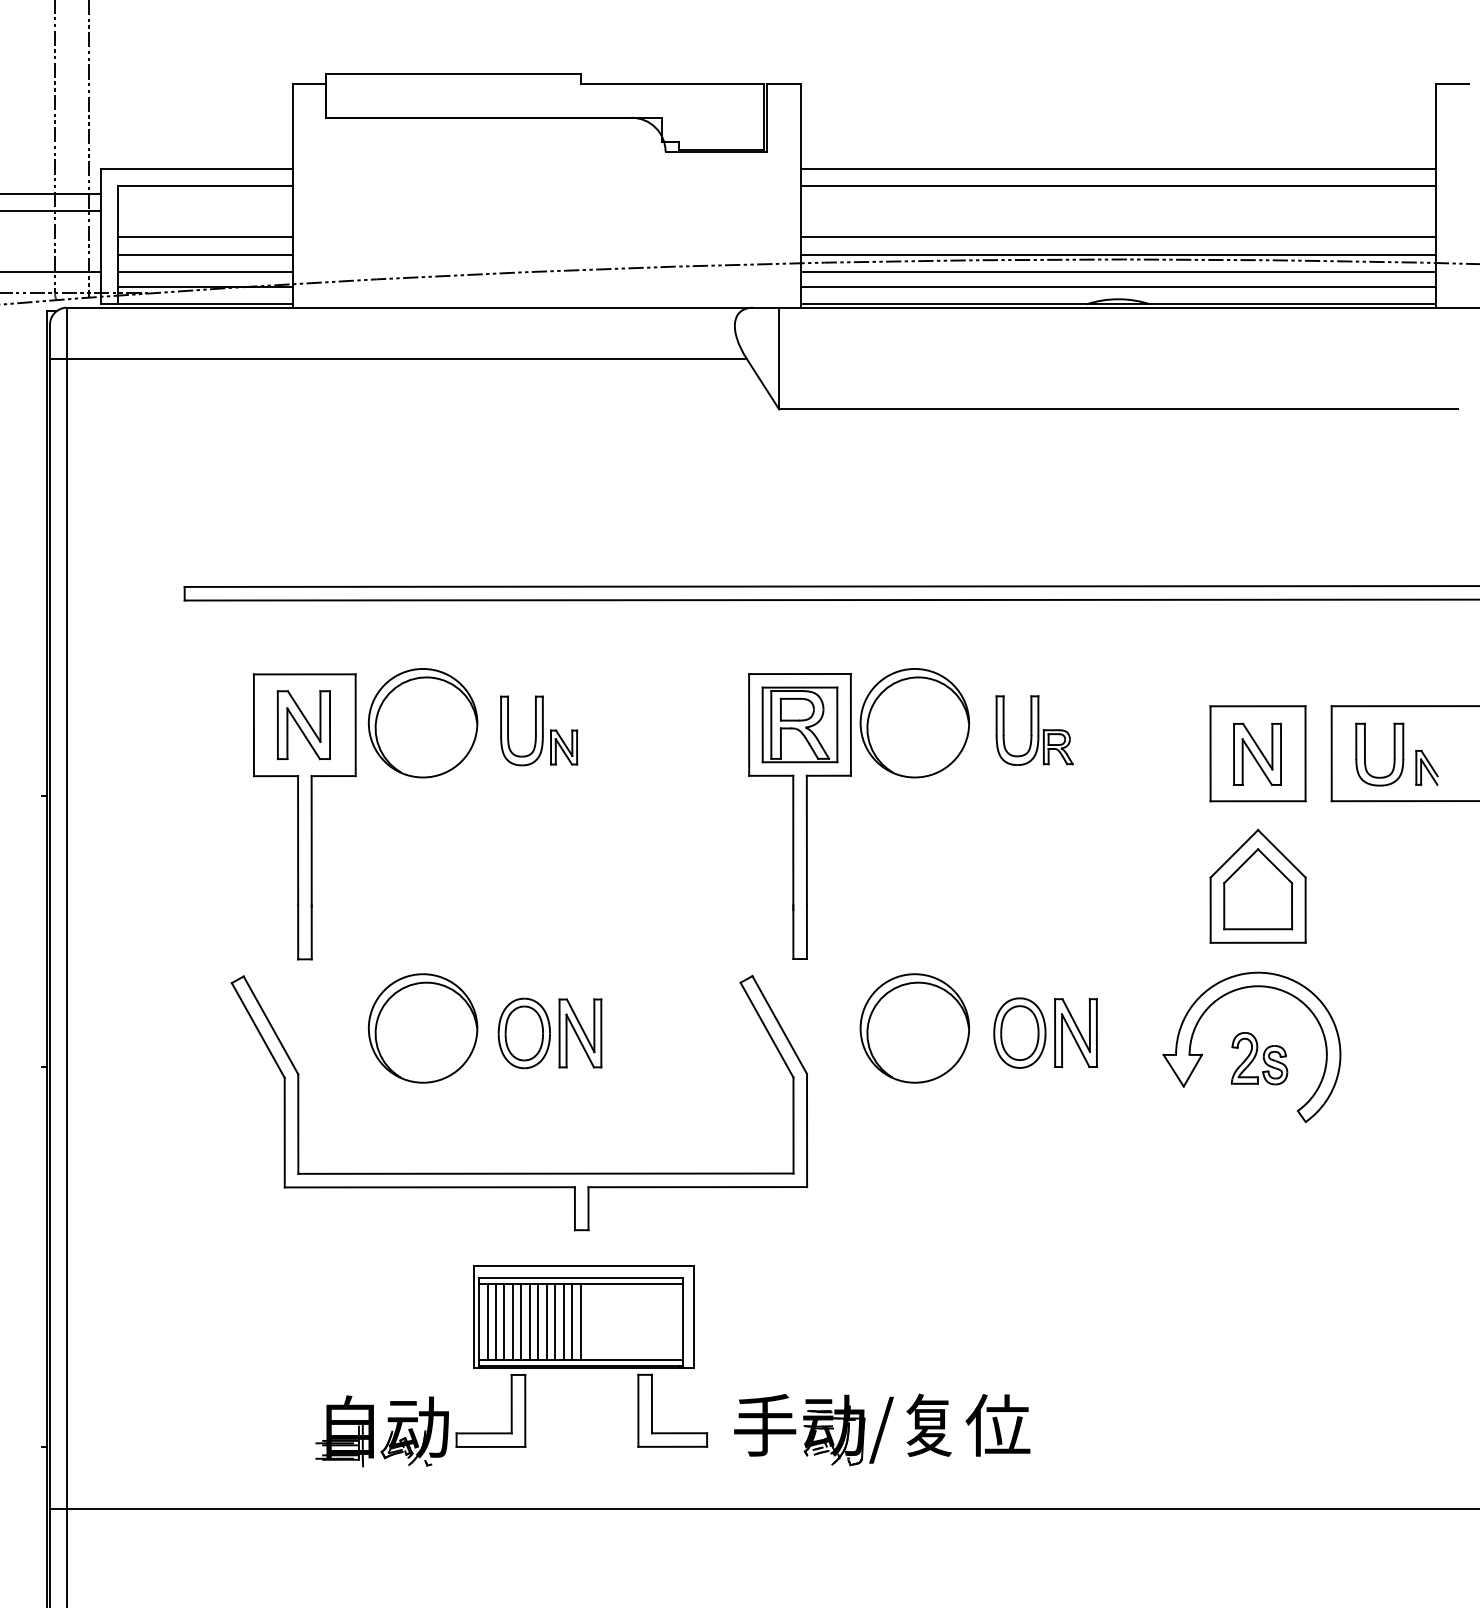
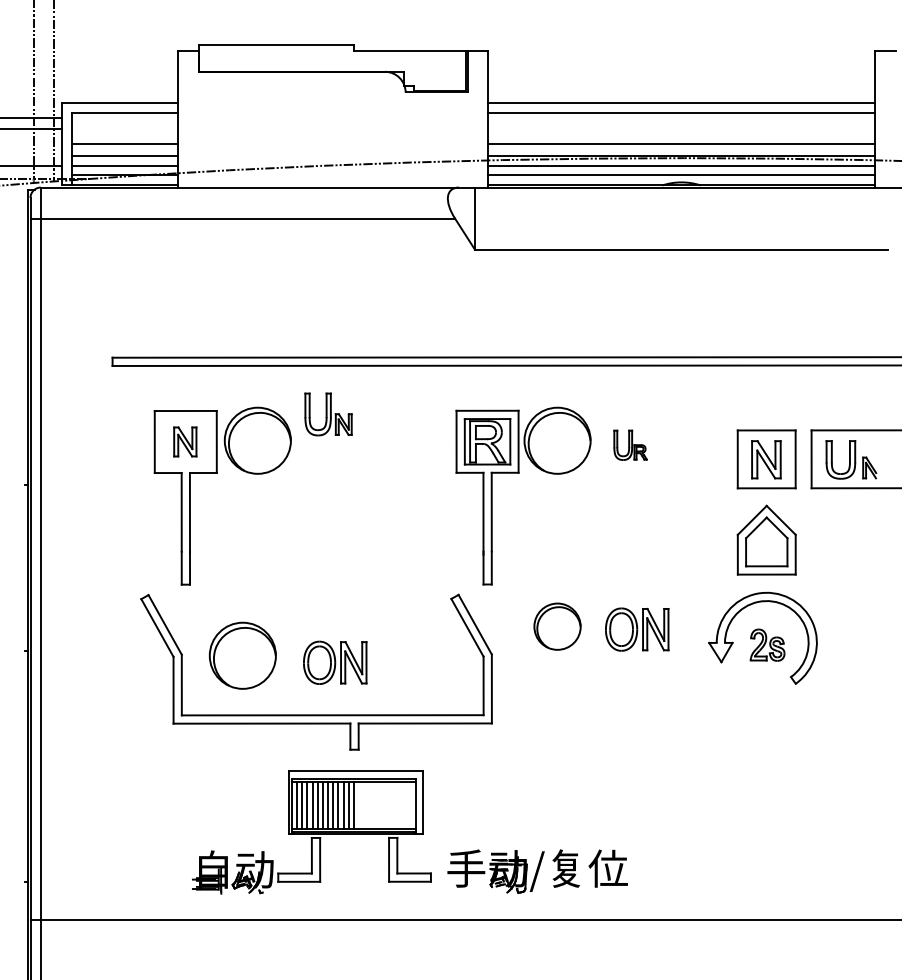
part: (304, 724) -> (185, 441), size x0.7
part: (538, 730) -> (328, 414), moved
part: (1034, 730) -> (630, 445), size x0.7
part: (422, 1027) -> (242, 655), moved
part: (914, 1027) -> (557, 626), size x0.7
part: (550, 1032) -> (335, 662), moved

